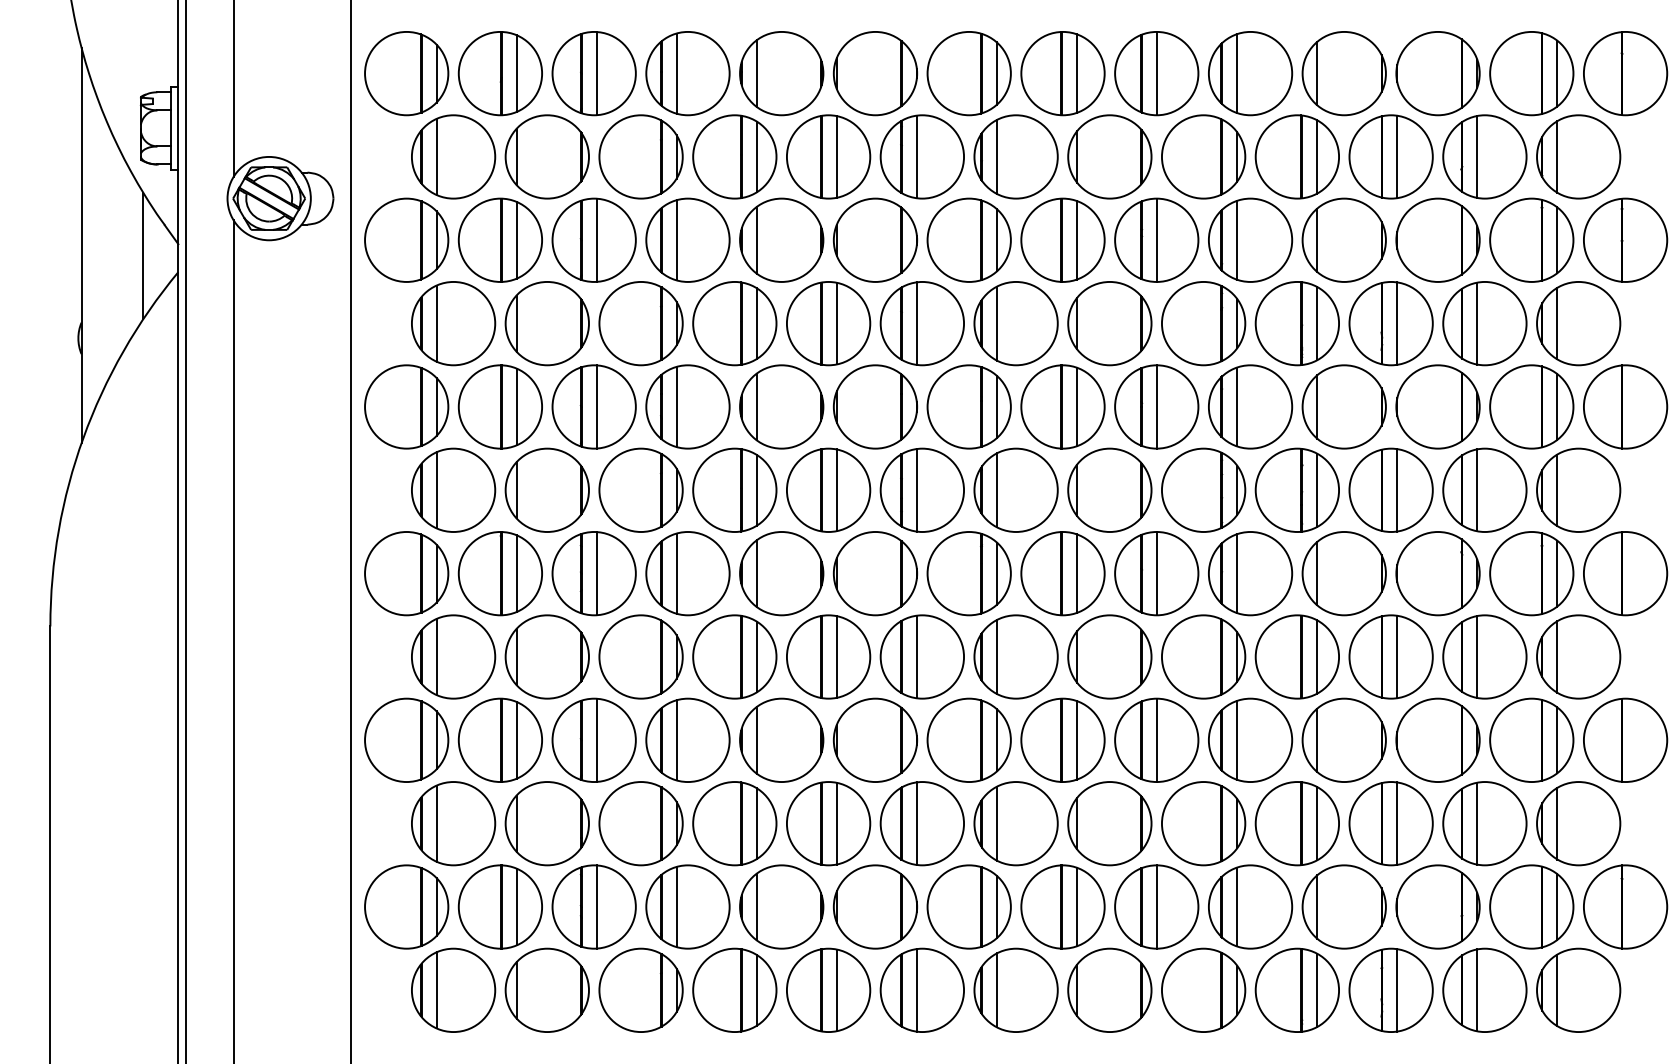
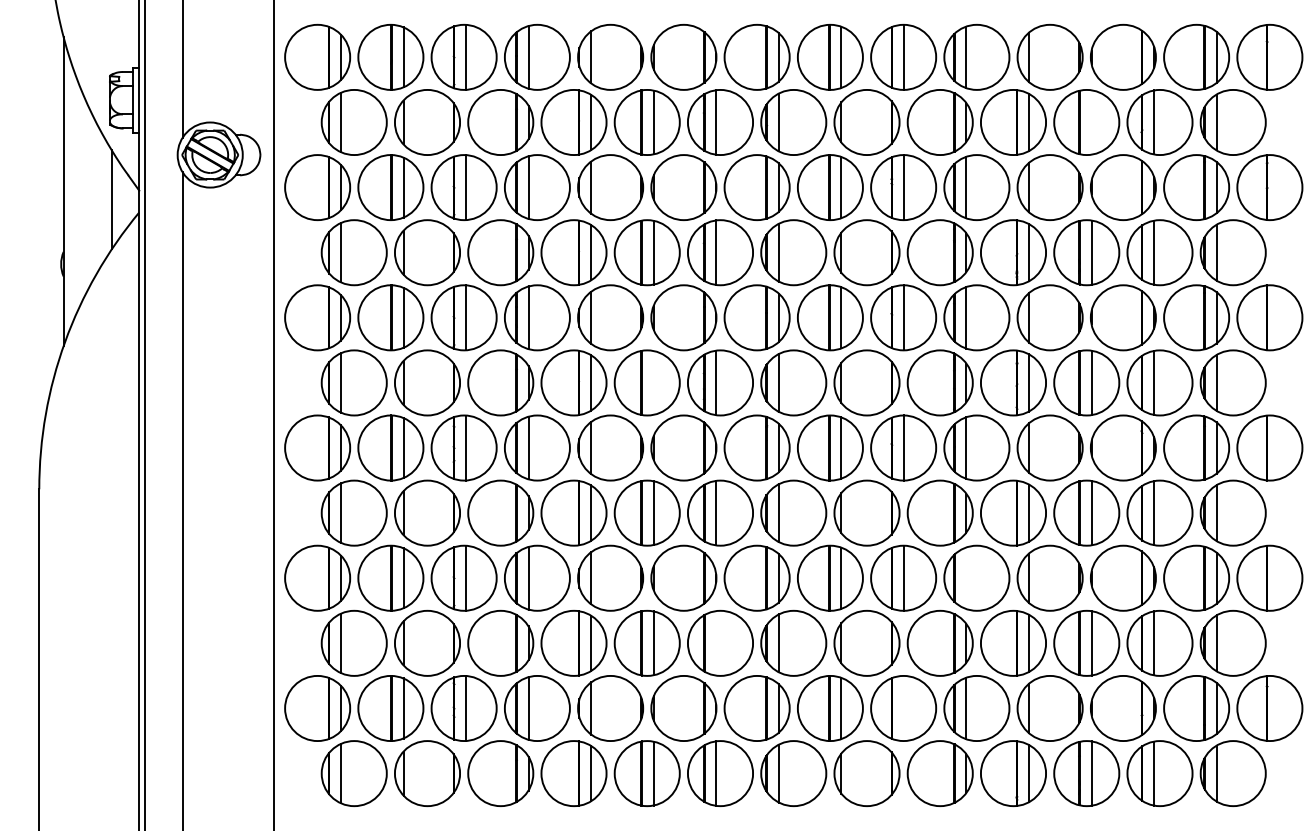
line: (1397, 156) -> (1091, 122), removed
line: (836, 489) -> (653, 382), removed
line: (1237, 740) -> (966, 578), removed
line: (917, 823) -> (716, 643), removed
line: (1156, 907) -> (903, 708), removed

